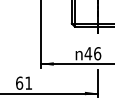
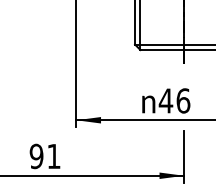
text: (19, 82) -> (36, 155), 61 -> 91

